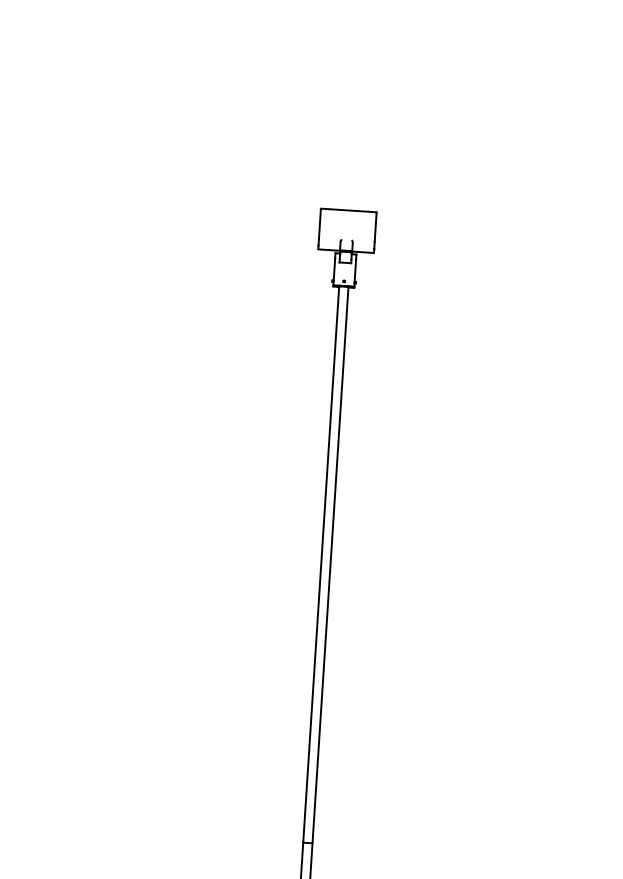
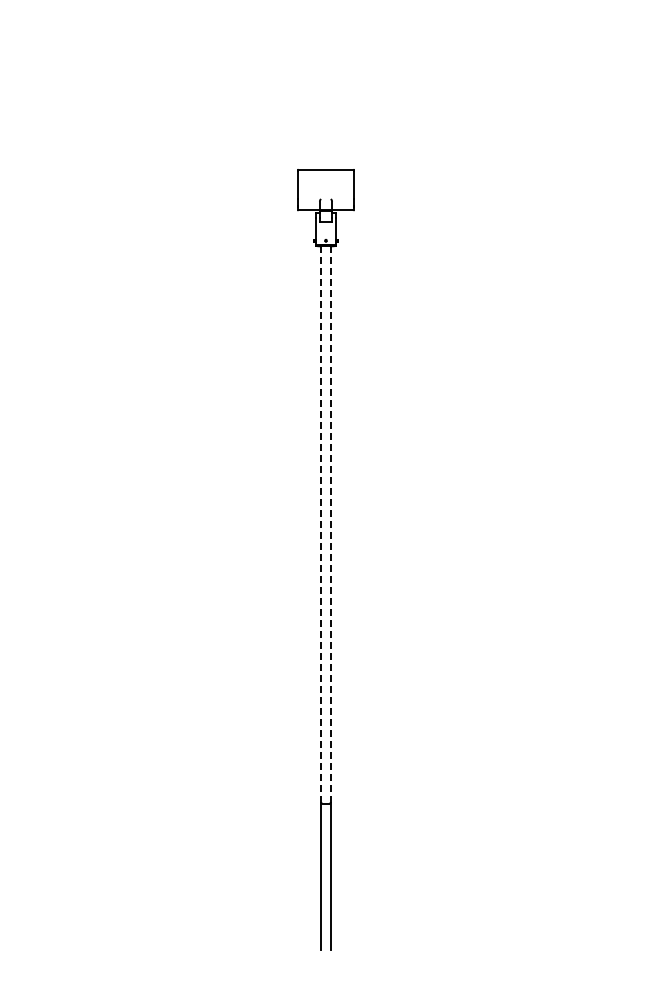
line: (321, 564) -> (321, 524), solid -> dashed
line: (330, 564) -> (330, 524), solid -> dashed

